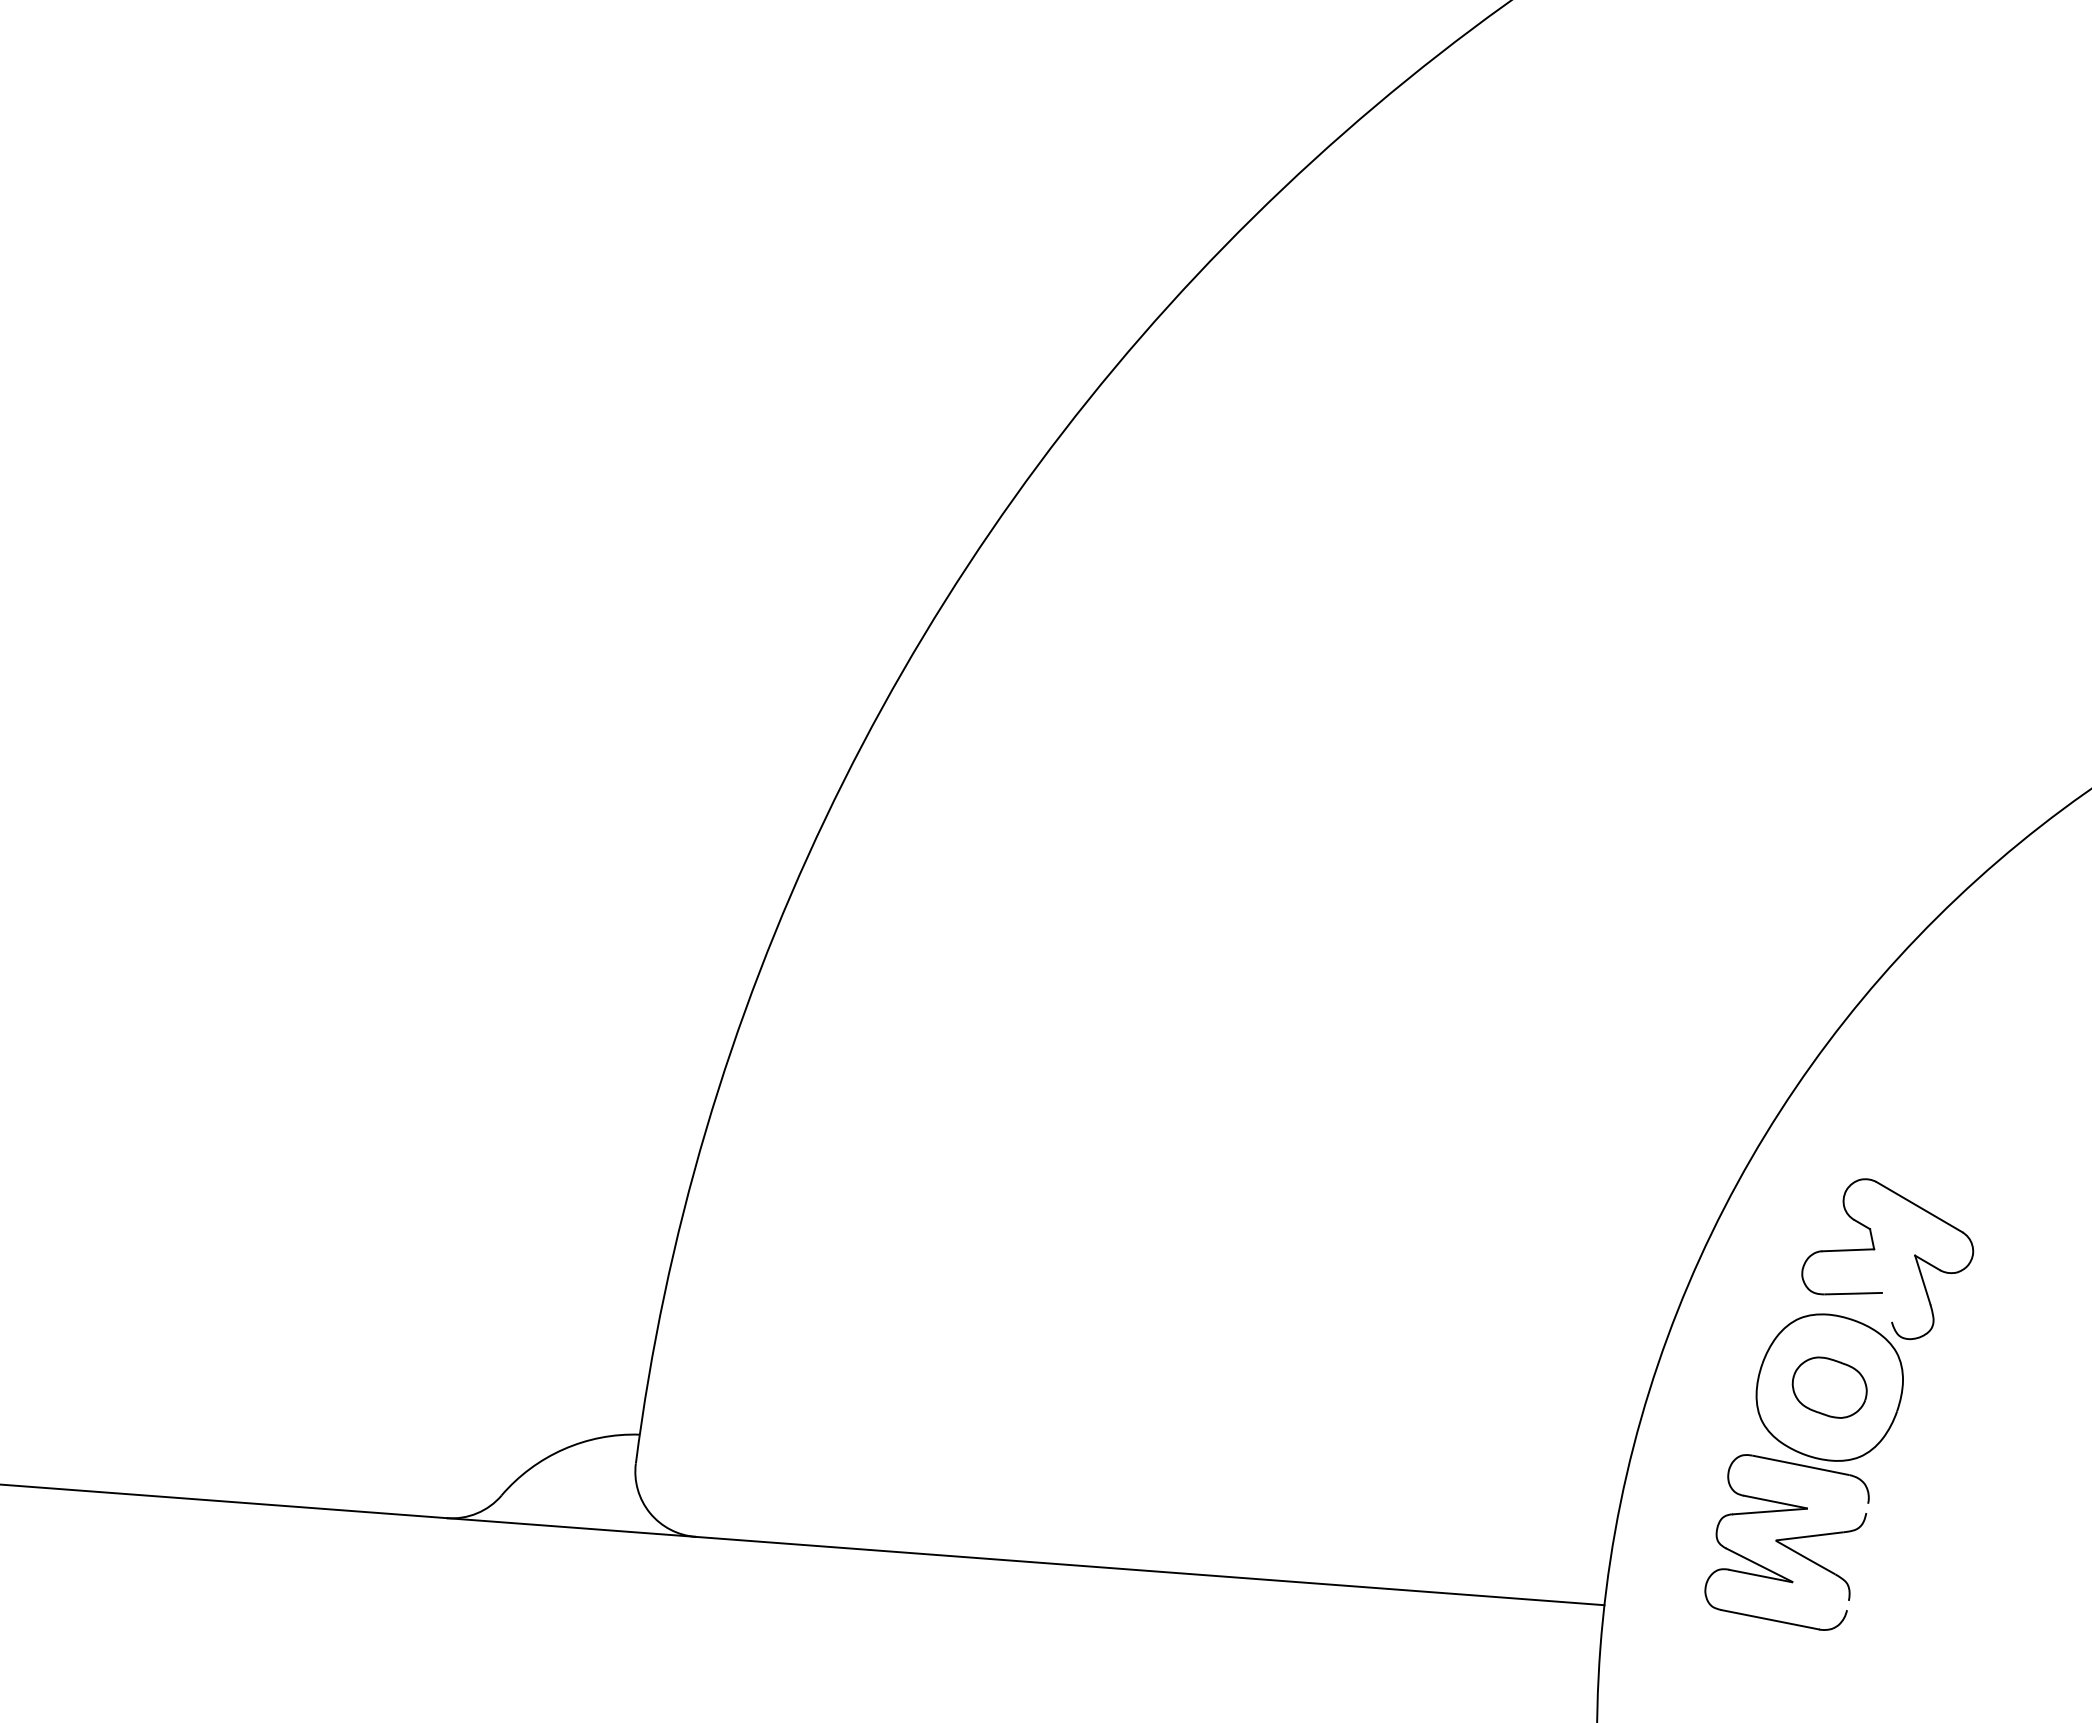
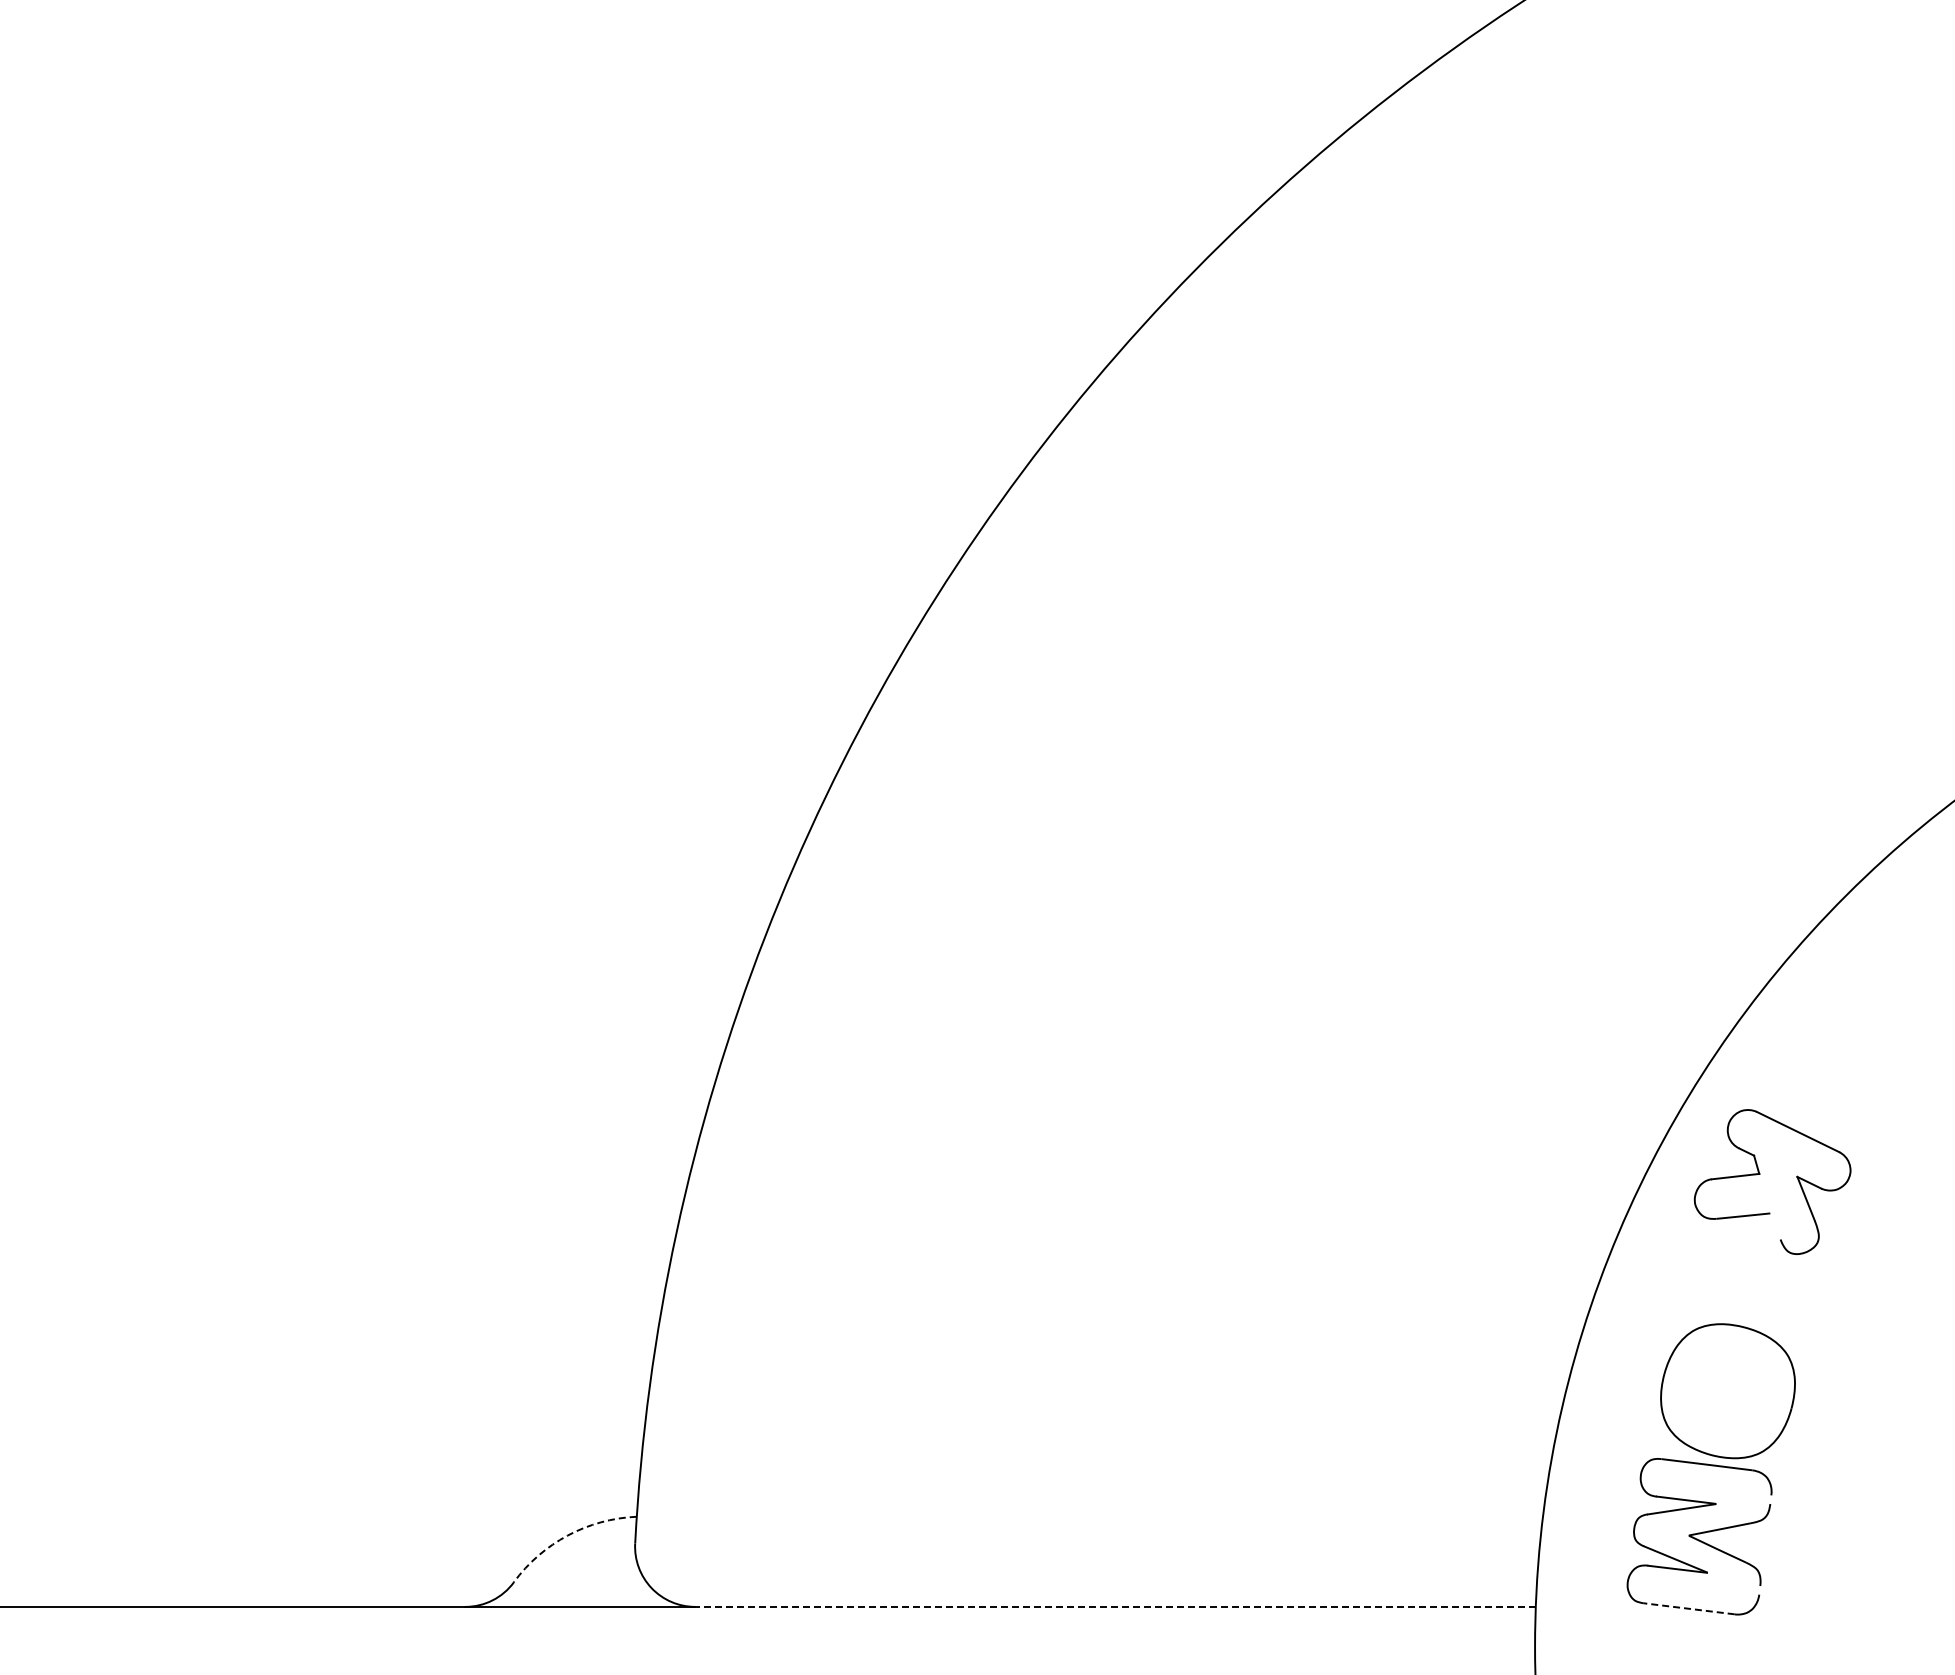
part: (1875, 1250) -> (1760, 1174), moved
part: (1829, 1387) -> (1727, 1391), removed
arc: (563, 1449) -> (567, 1535), solid -> dashed
line: (1150, 1570) -> (1115, 1606), solid -> dashed
line: (1770, 1619) -> (1689, 1608), solid -> dashed

